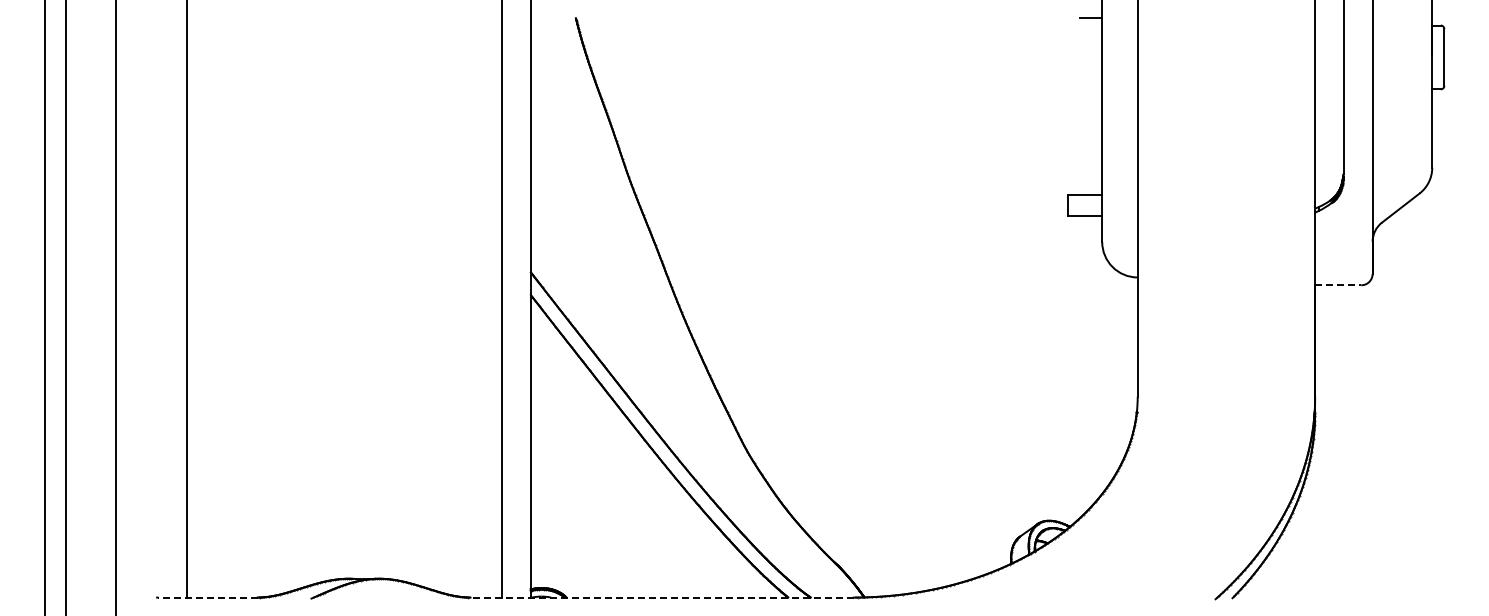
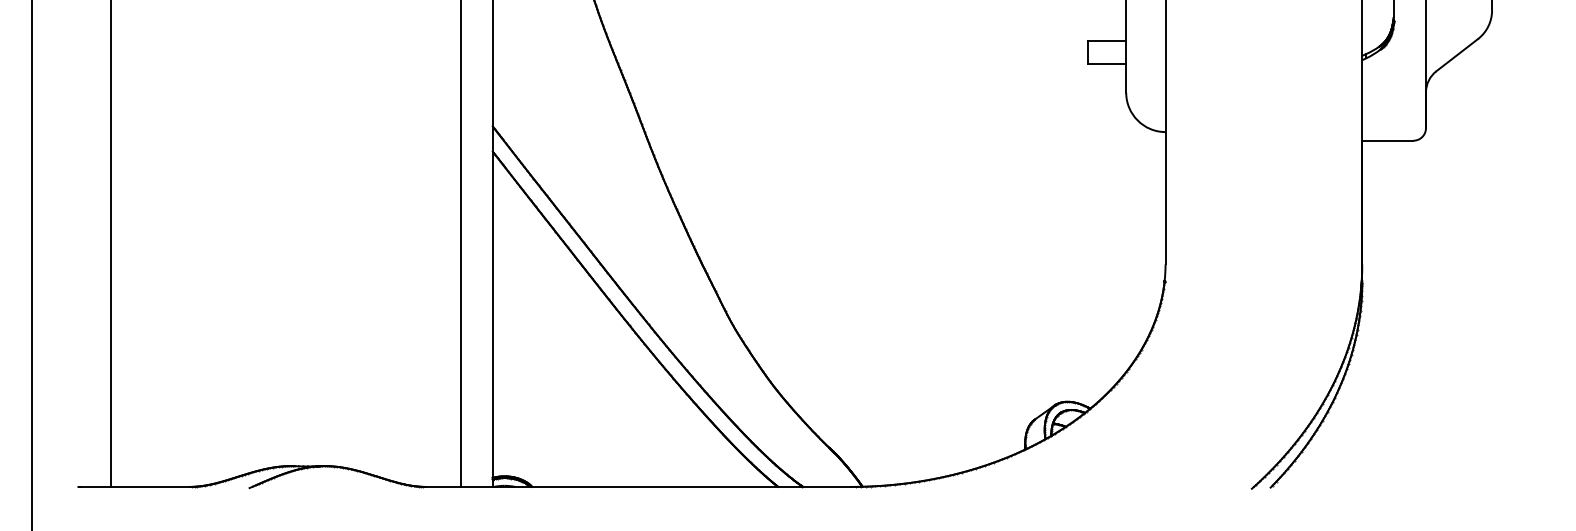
line: (1338, 285) -> (1388, 140), dashed -> solid
line: (207, 597) -> (134, 486), dashed -> solid
line: (662, 597) -> (638, 486), dashed -> solid

